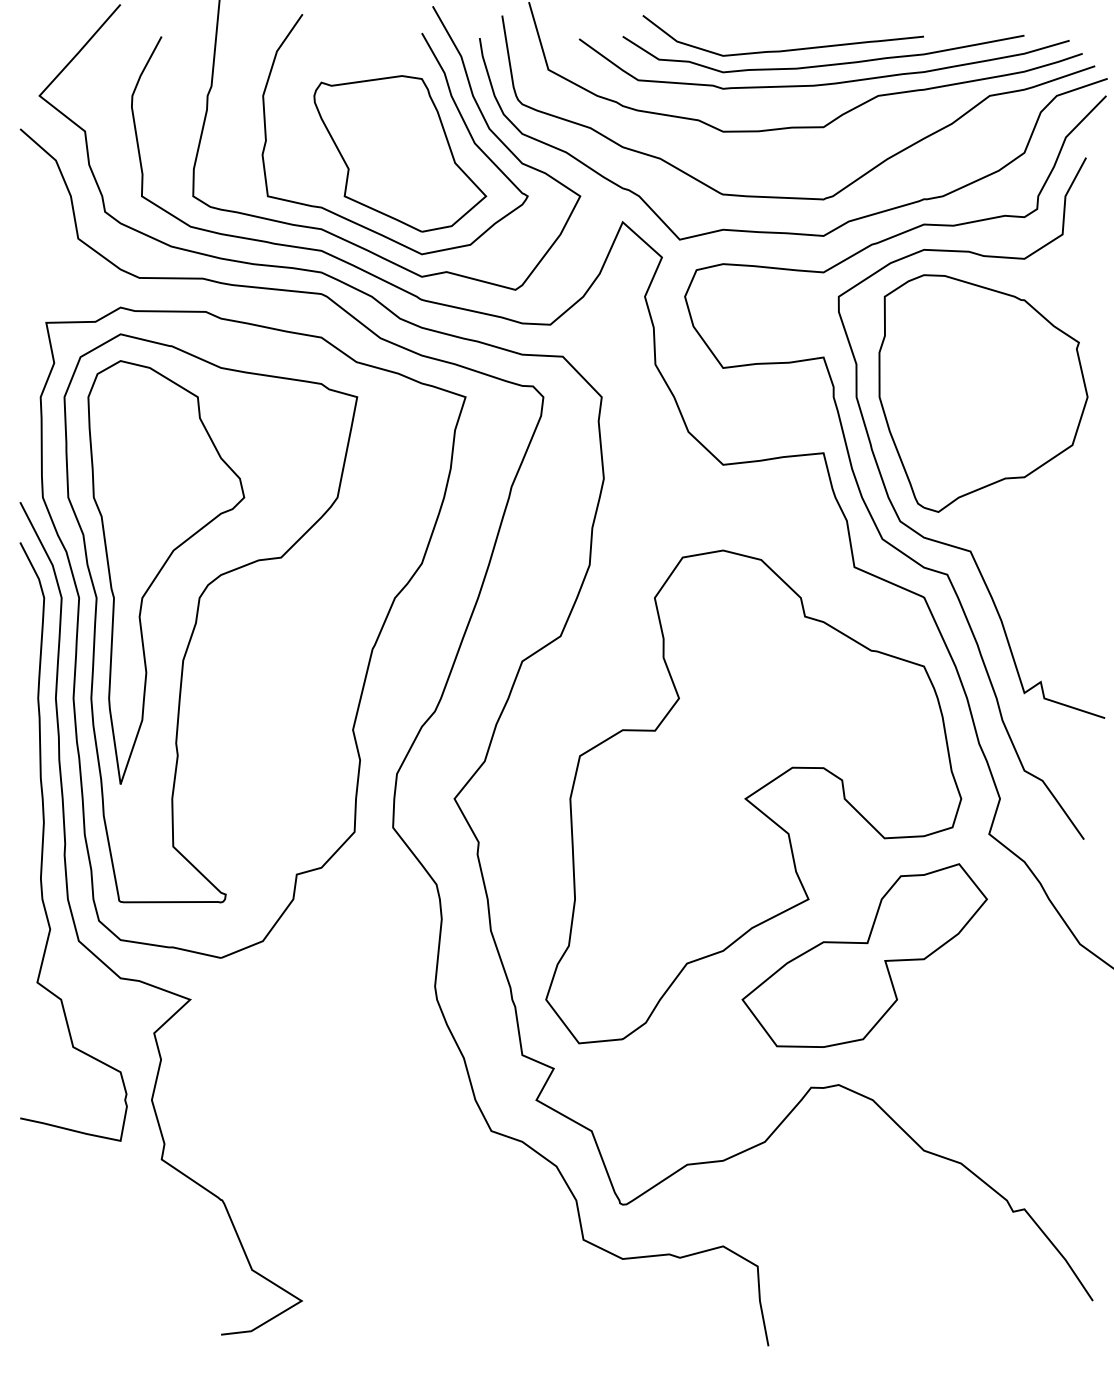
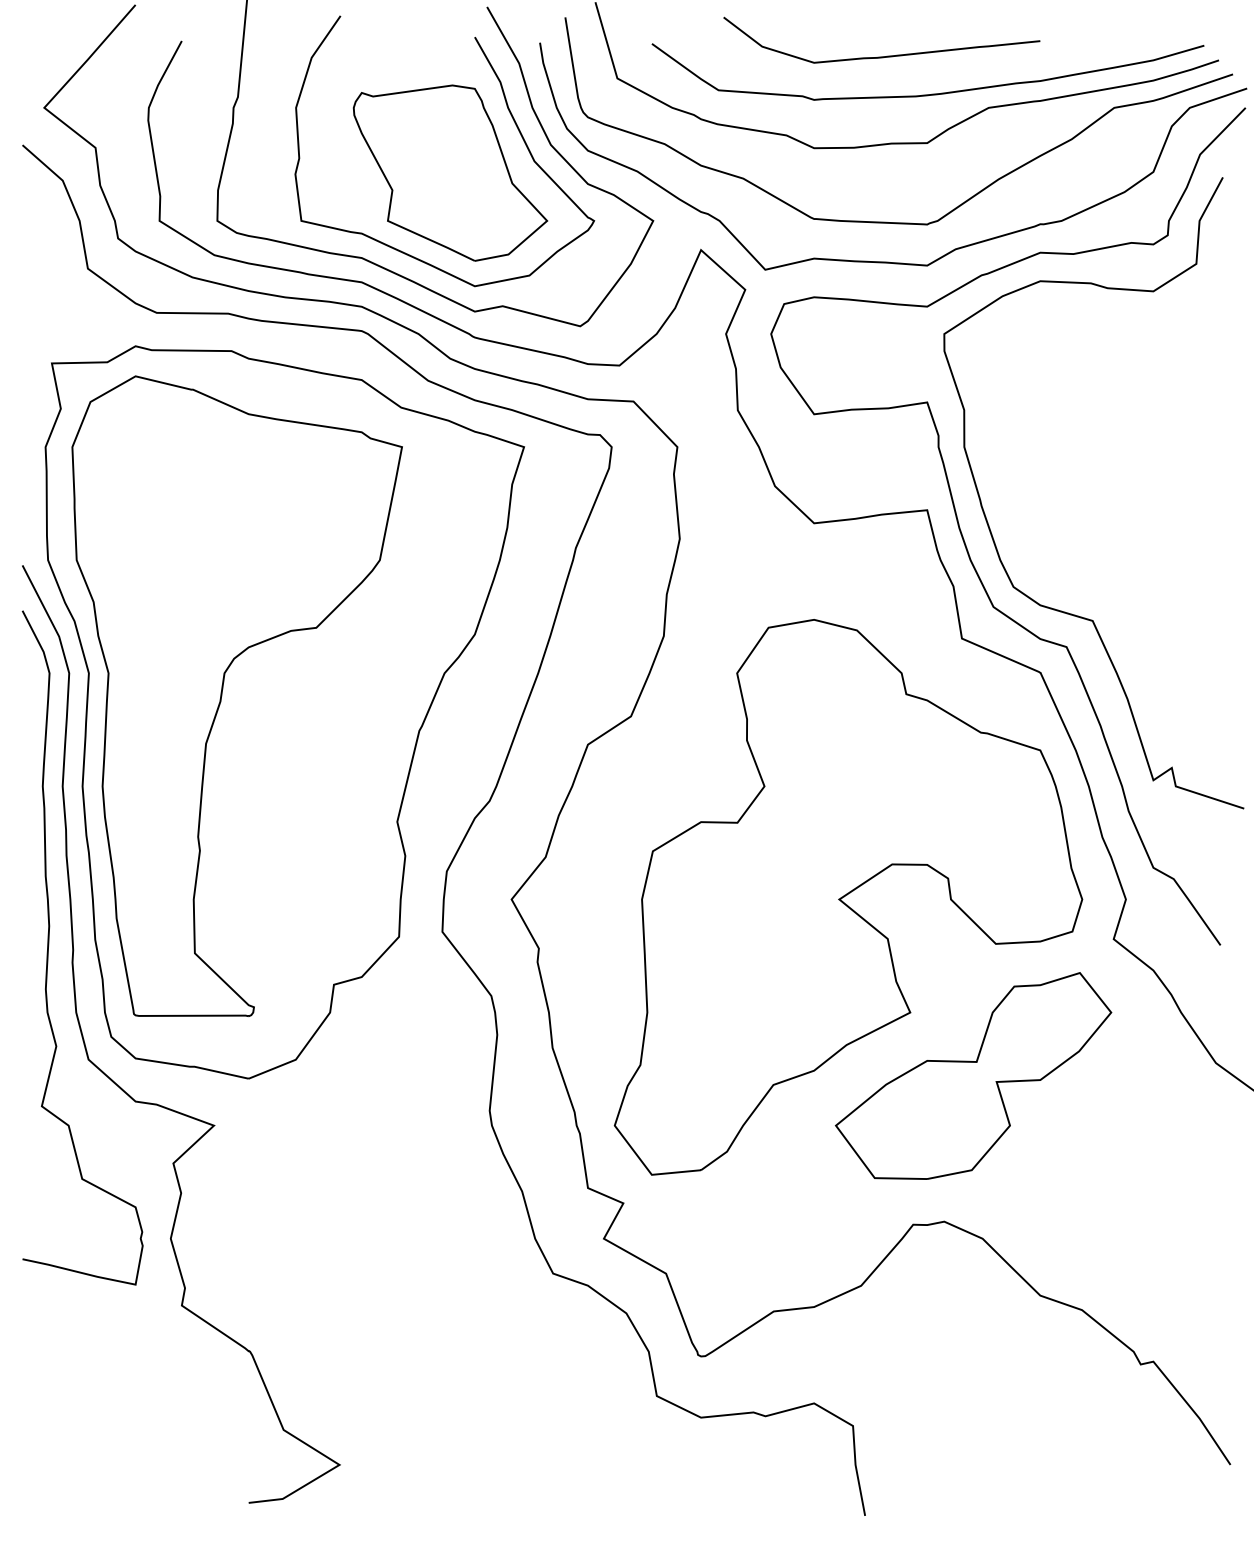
curve: (823, 64) -> (927, 72), removed
part: (983, 393) -> (1107, 442), removed
part: (166, 572) -> (187, 644), removed

